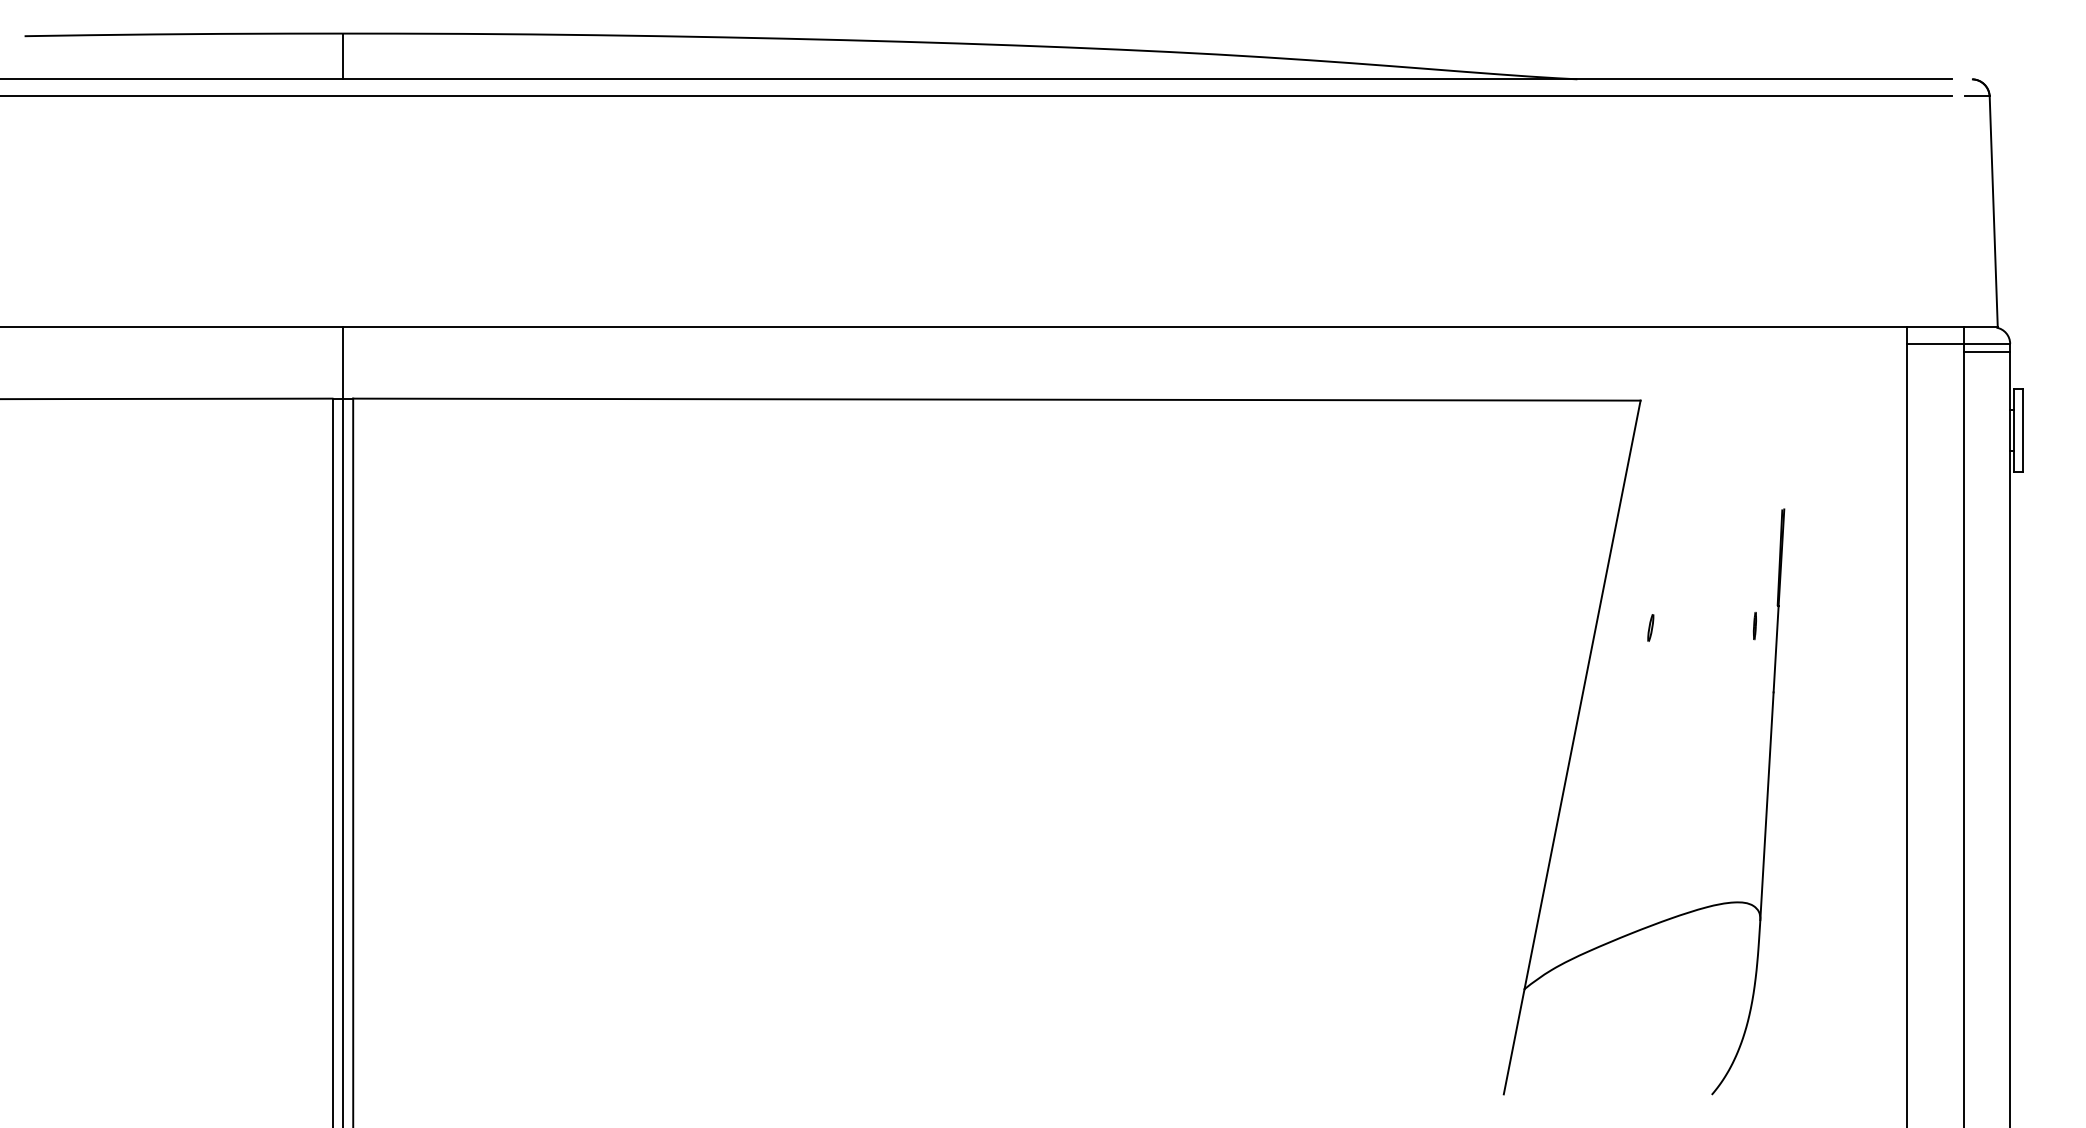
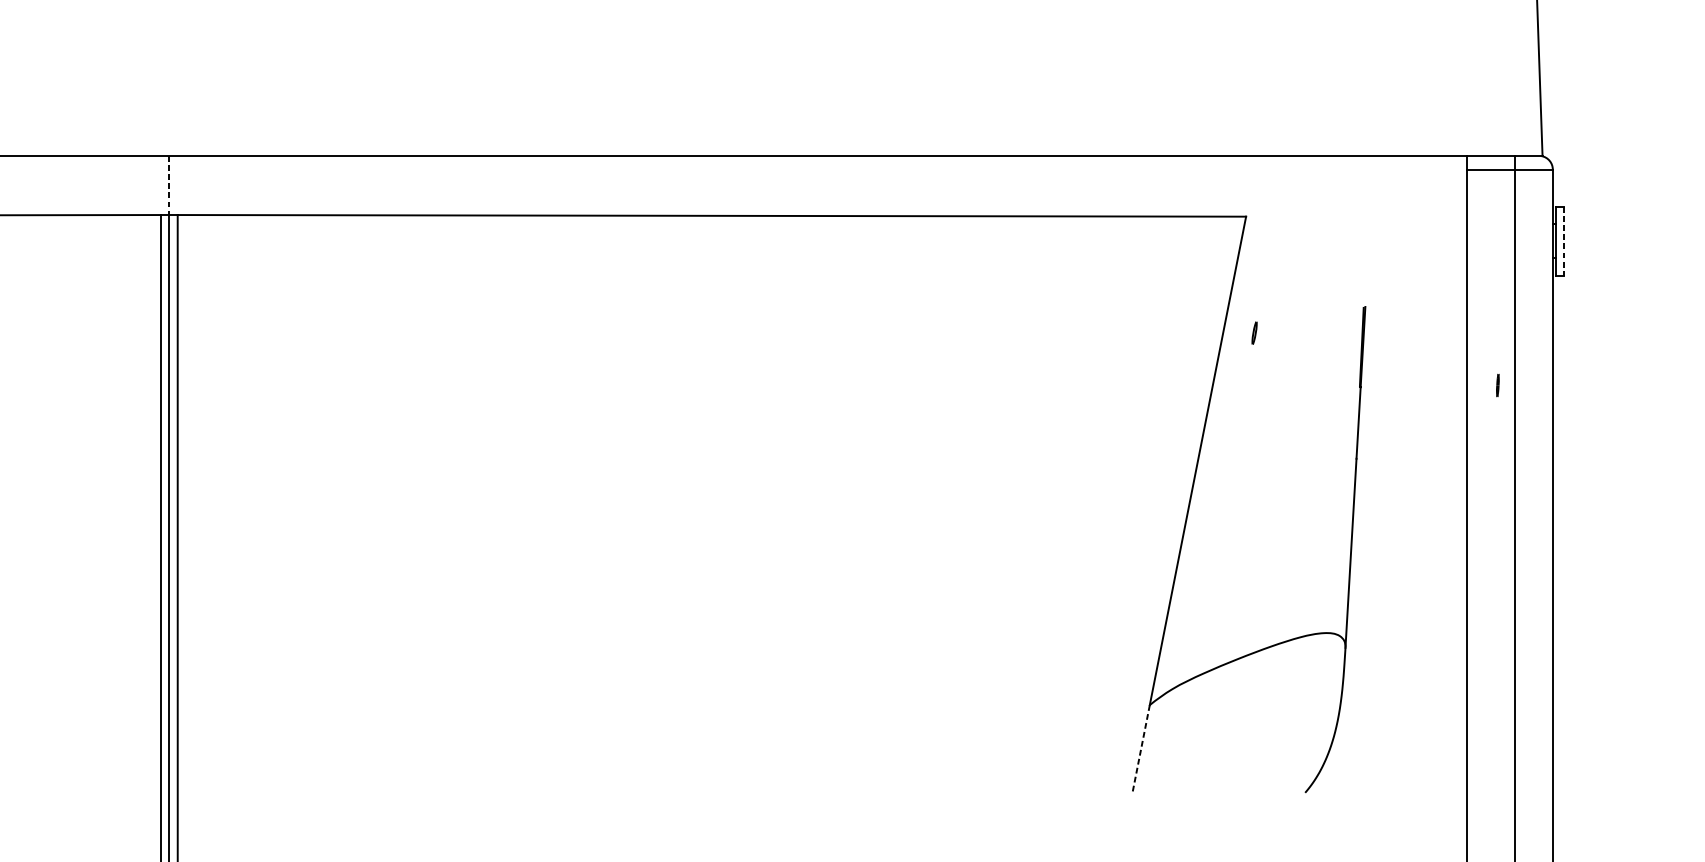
line: (1987, 352) -> (1534, 176), removed
line: (342, 363) -> (168, 185), solid -> dashed
line: (2023, 430) -> (1563, 241), solid -> dashed
line: (1754, 626) -> (1497, 385), moved
part: (1650, 627) -> (1254, 332), moved
line: (1514, 1041) -> (1141, 748), solid -> dashed

